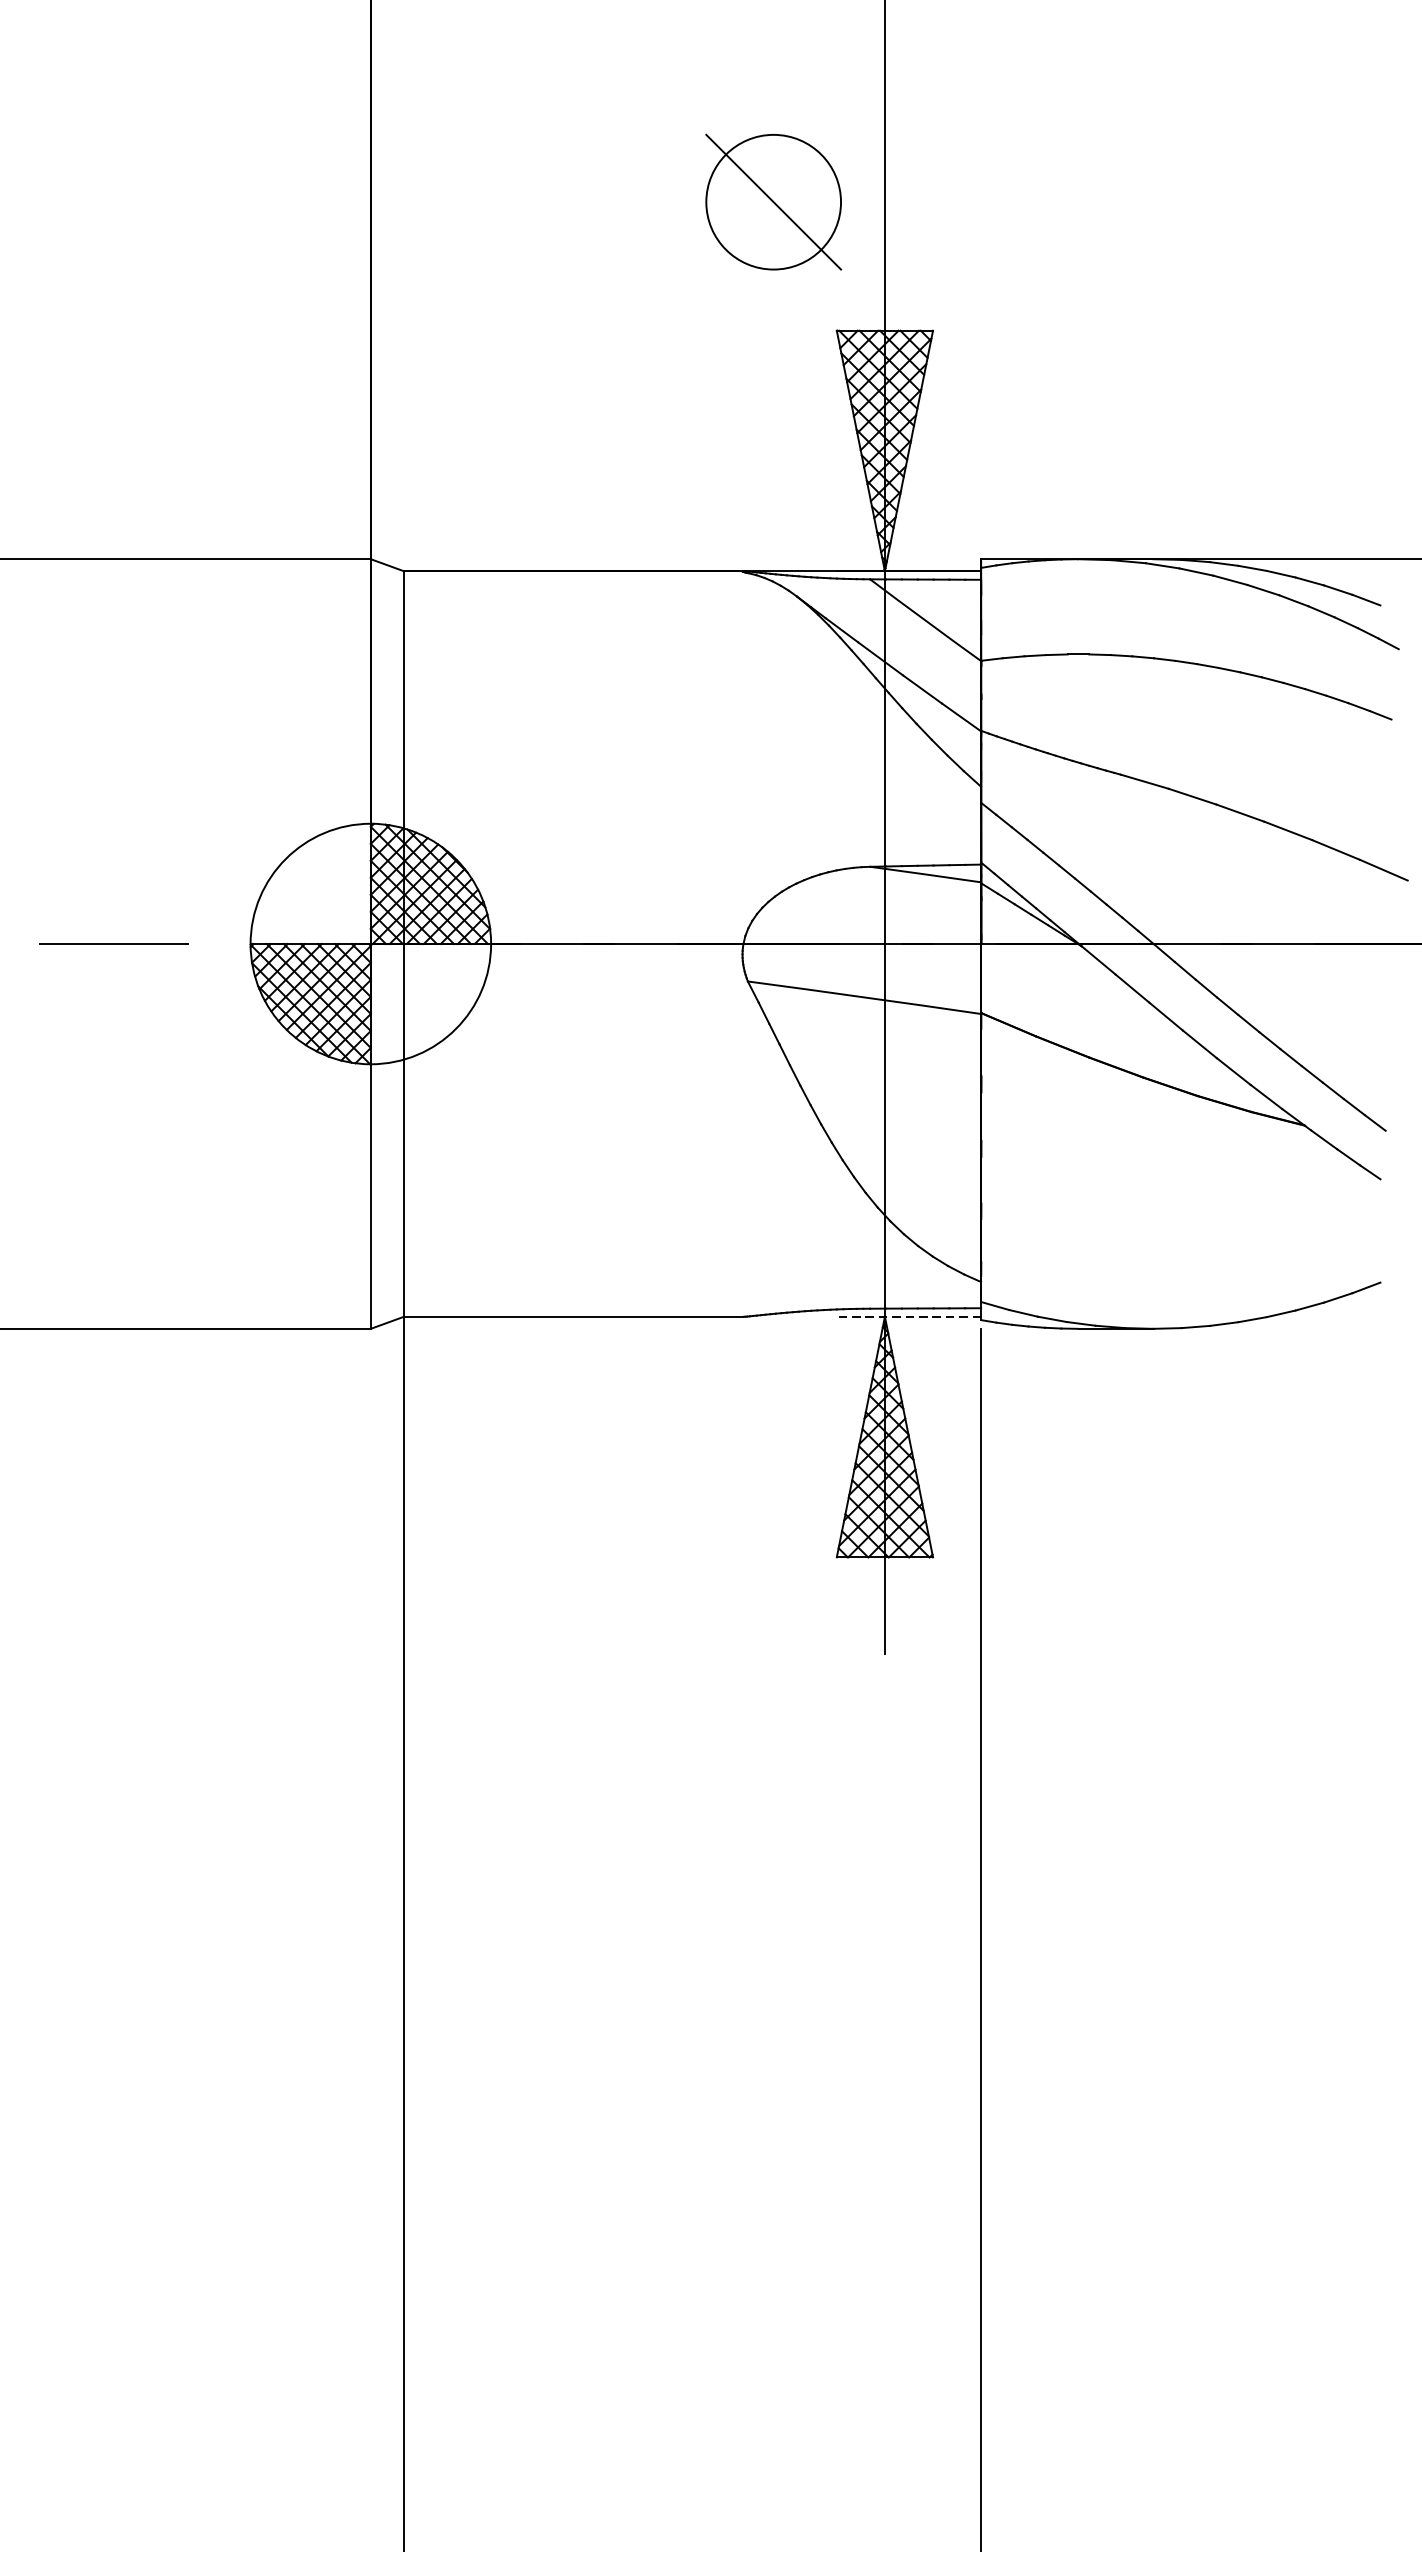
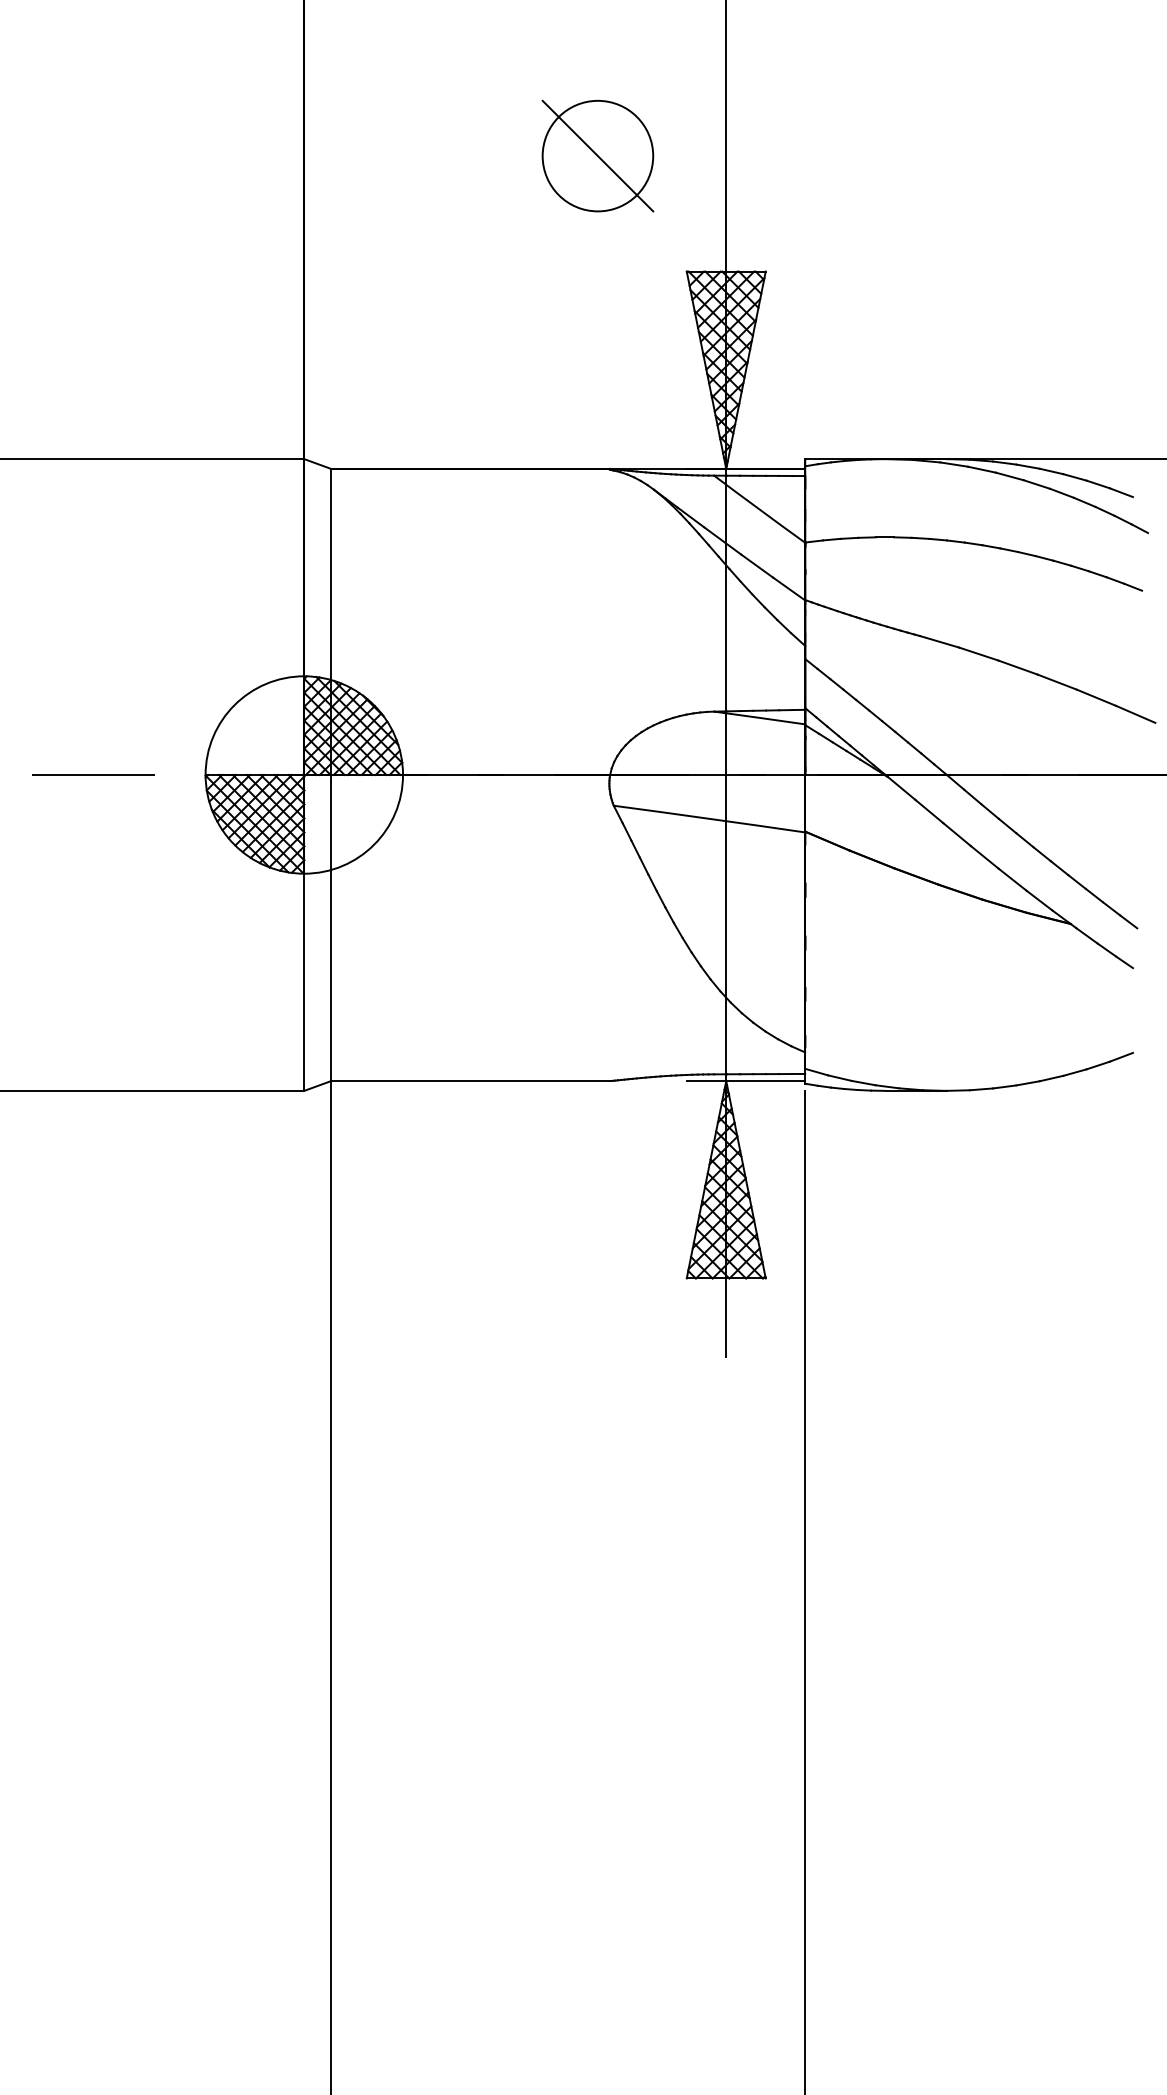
part: (773, 201) -> (597, 155), moved
line: (908, 1317) -> (745, 1081), dashed -> solid

